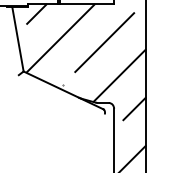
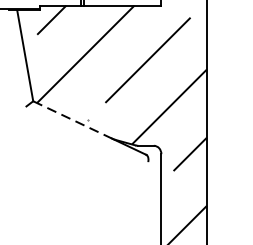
line: (51, 84) -> (72, 119), solid -> dashed

